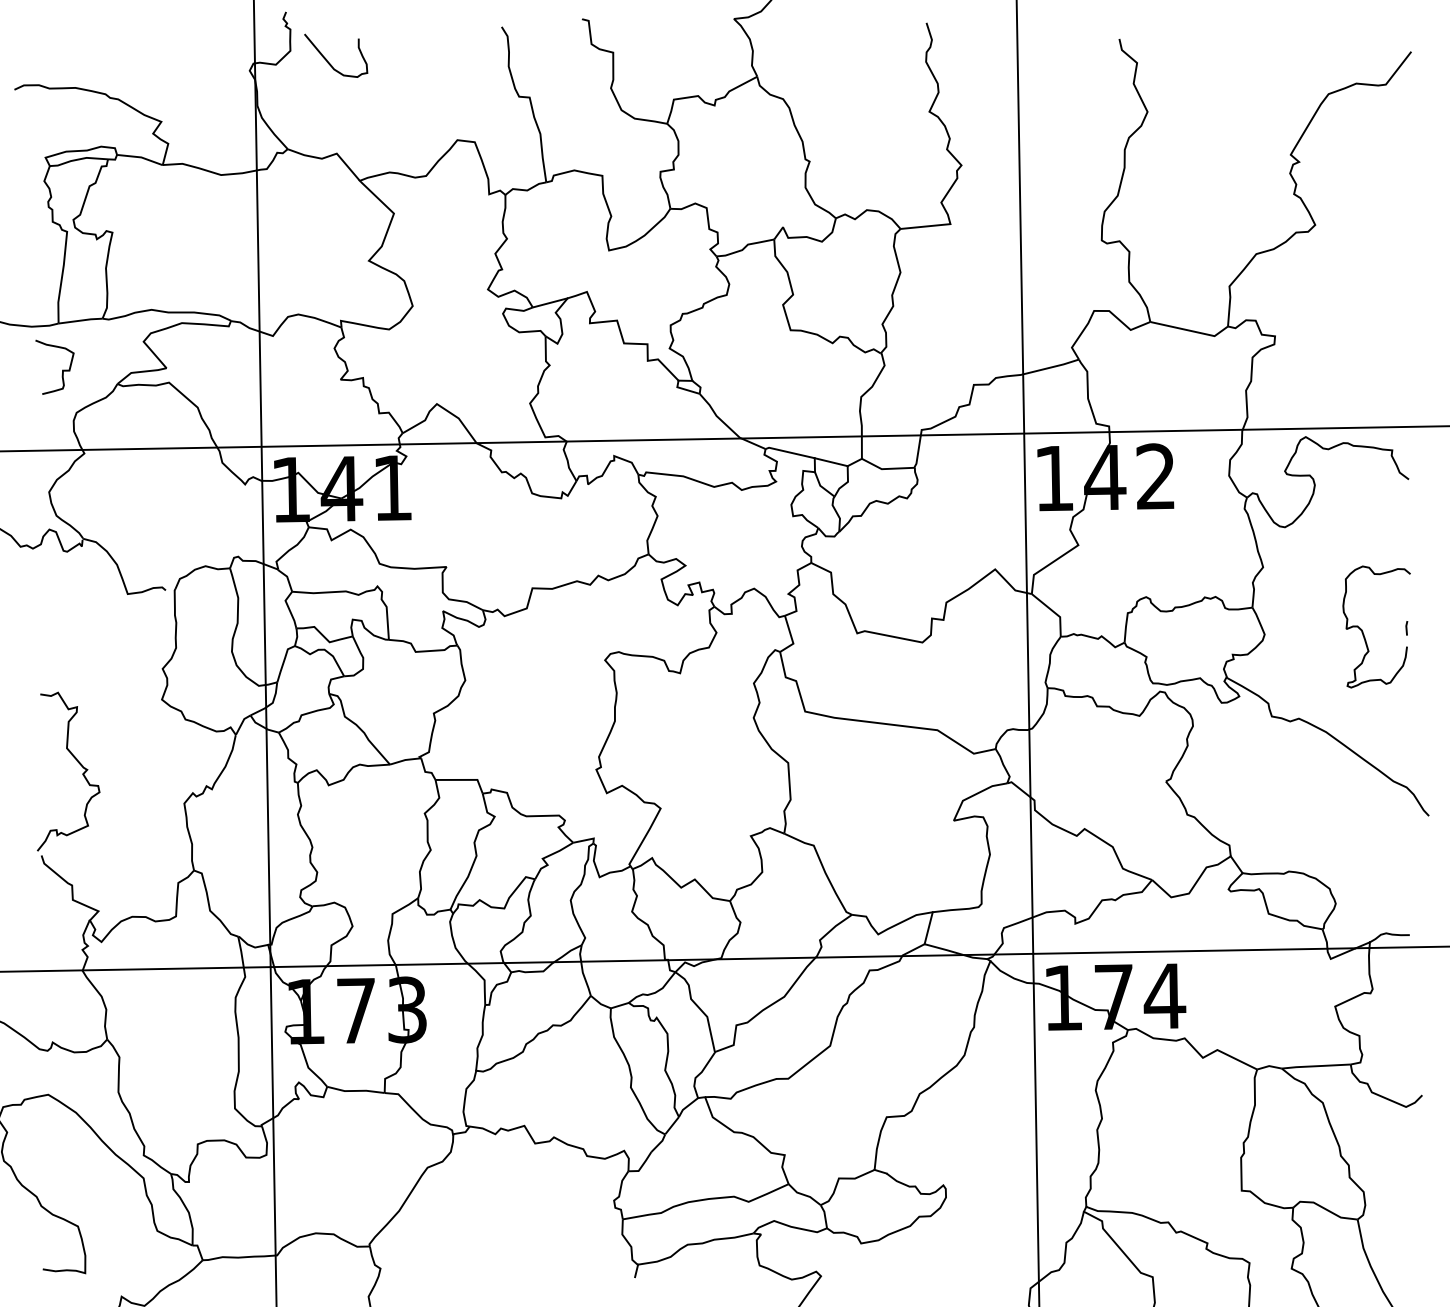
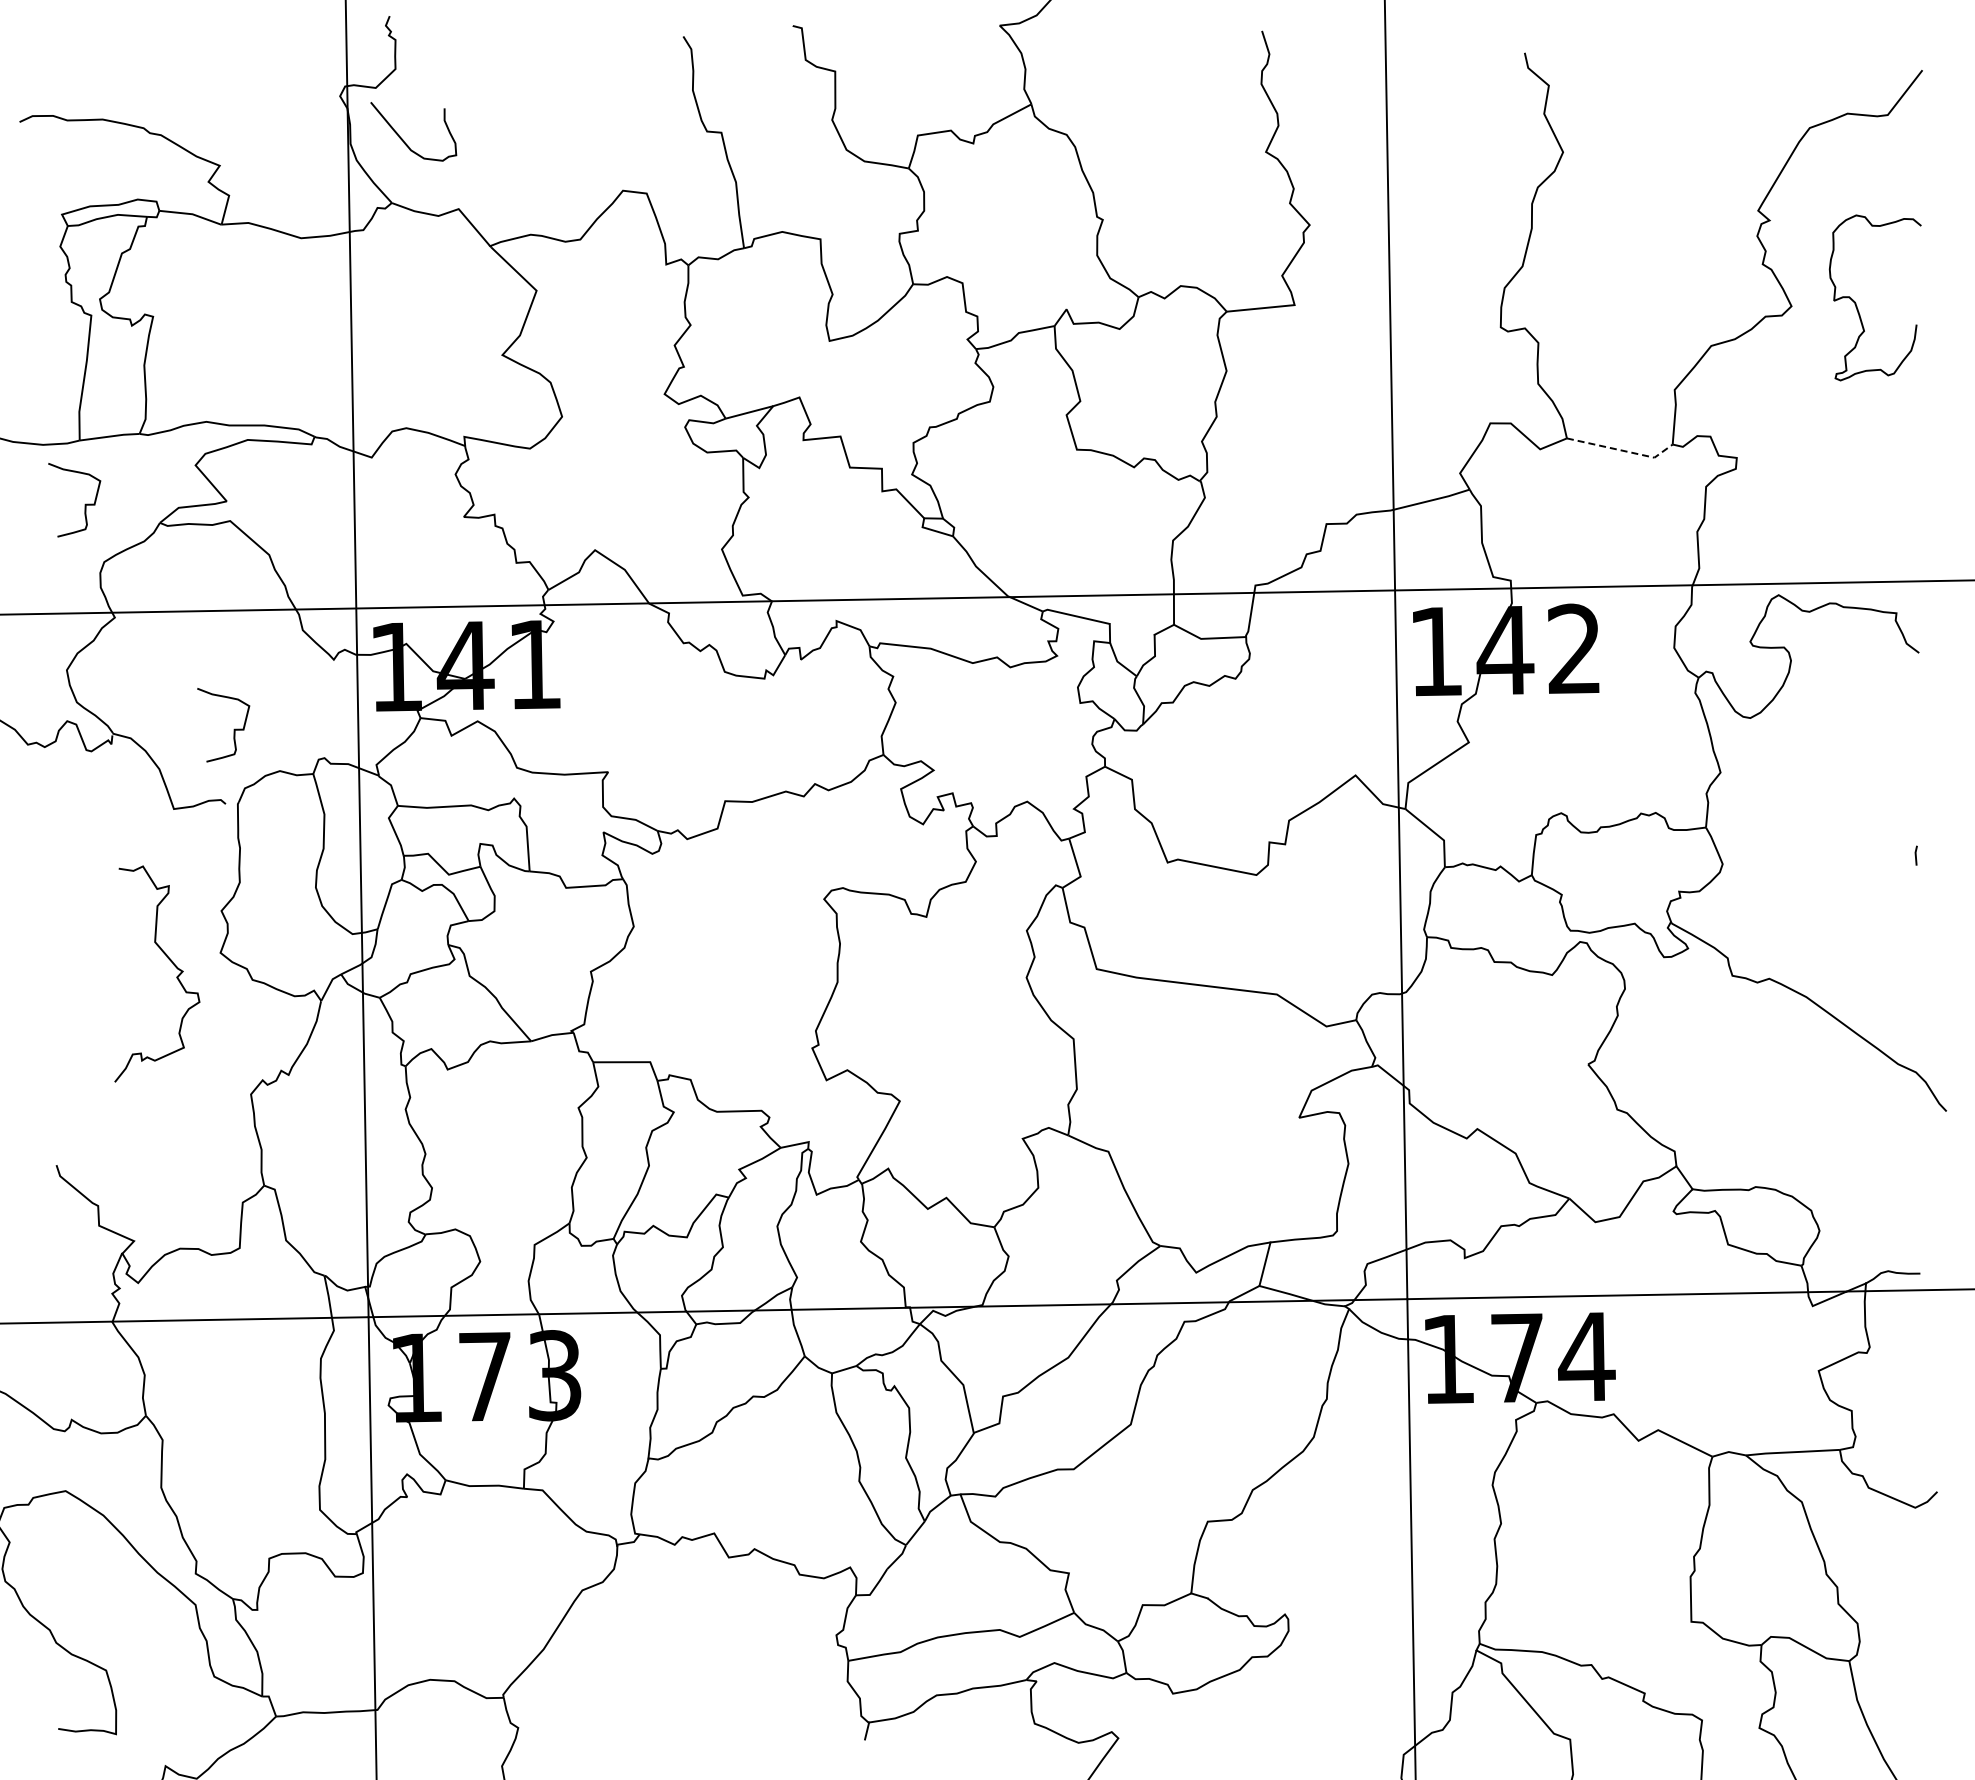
curve: (328, 61) -> (403, 139), moved
line: (1191, 330) -> (1622, 450), solid -> dashed
line: (830, 461) -> (1131, 628), removed
curve: (171, 535) -> (233, 729), added
curve: (1362, 631) -> (1856, 303), moved
curve: (77, 761) -> (169, 960), moved

